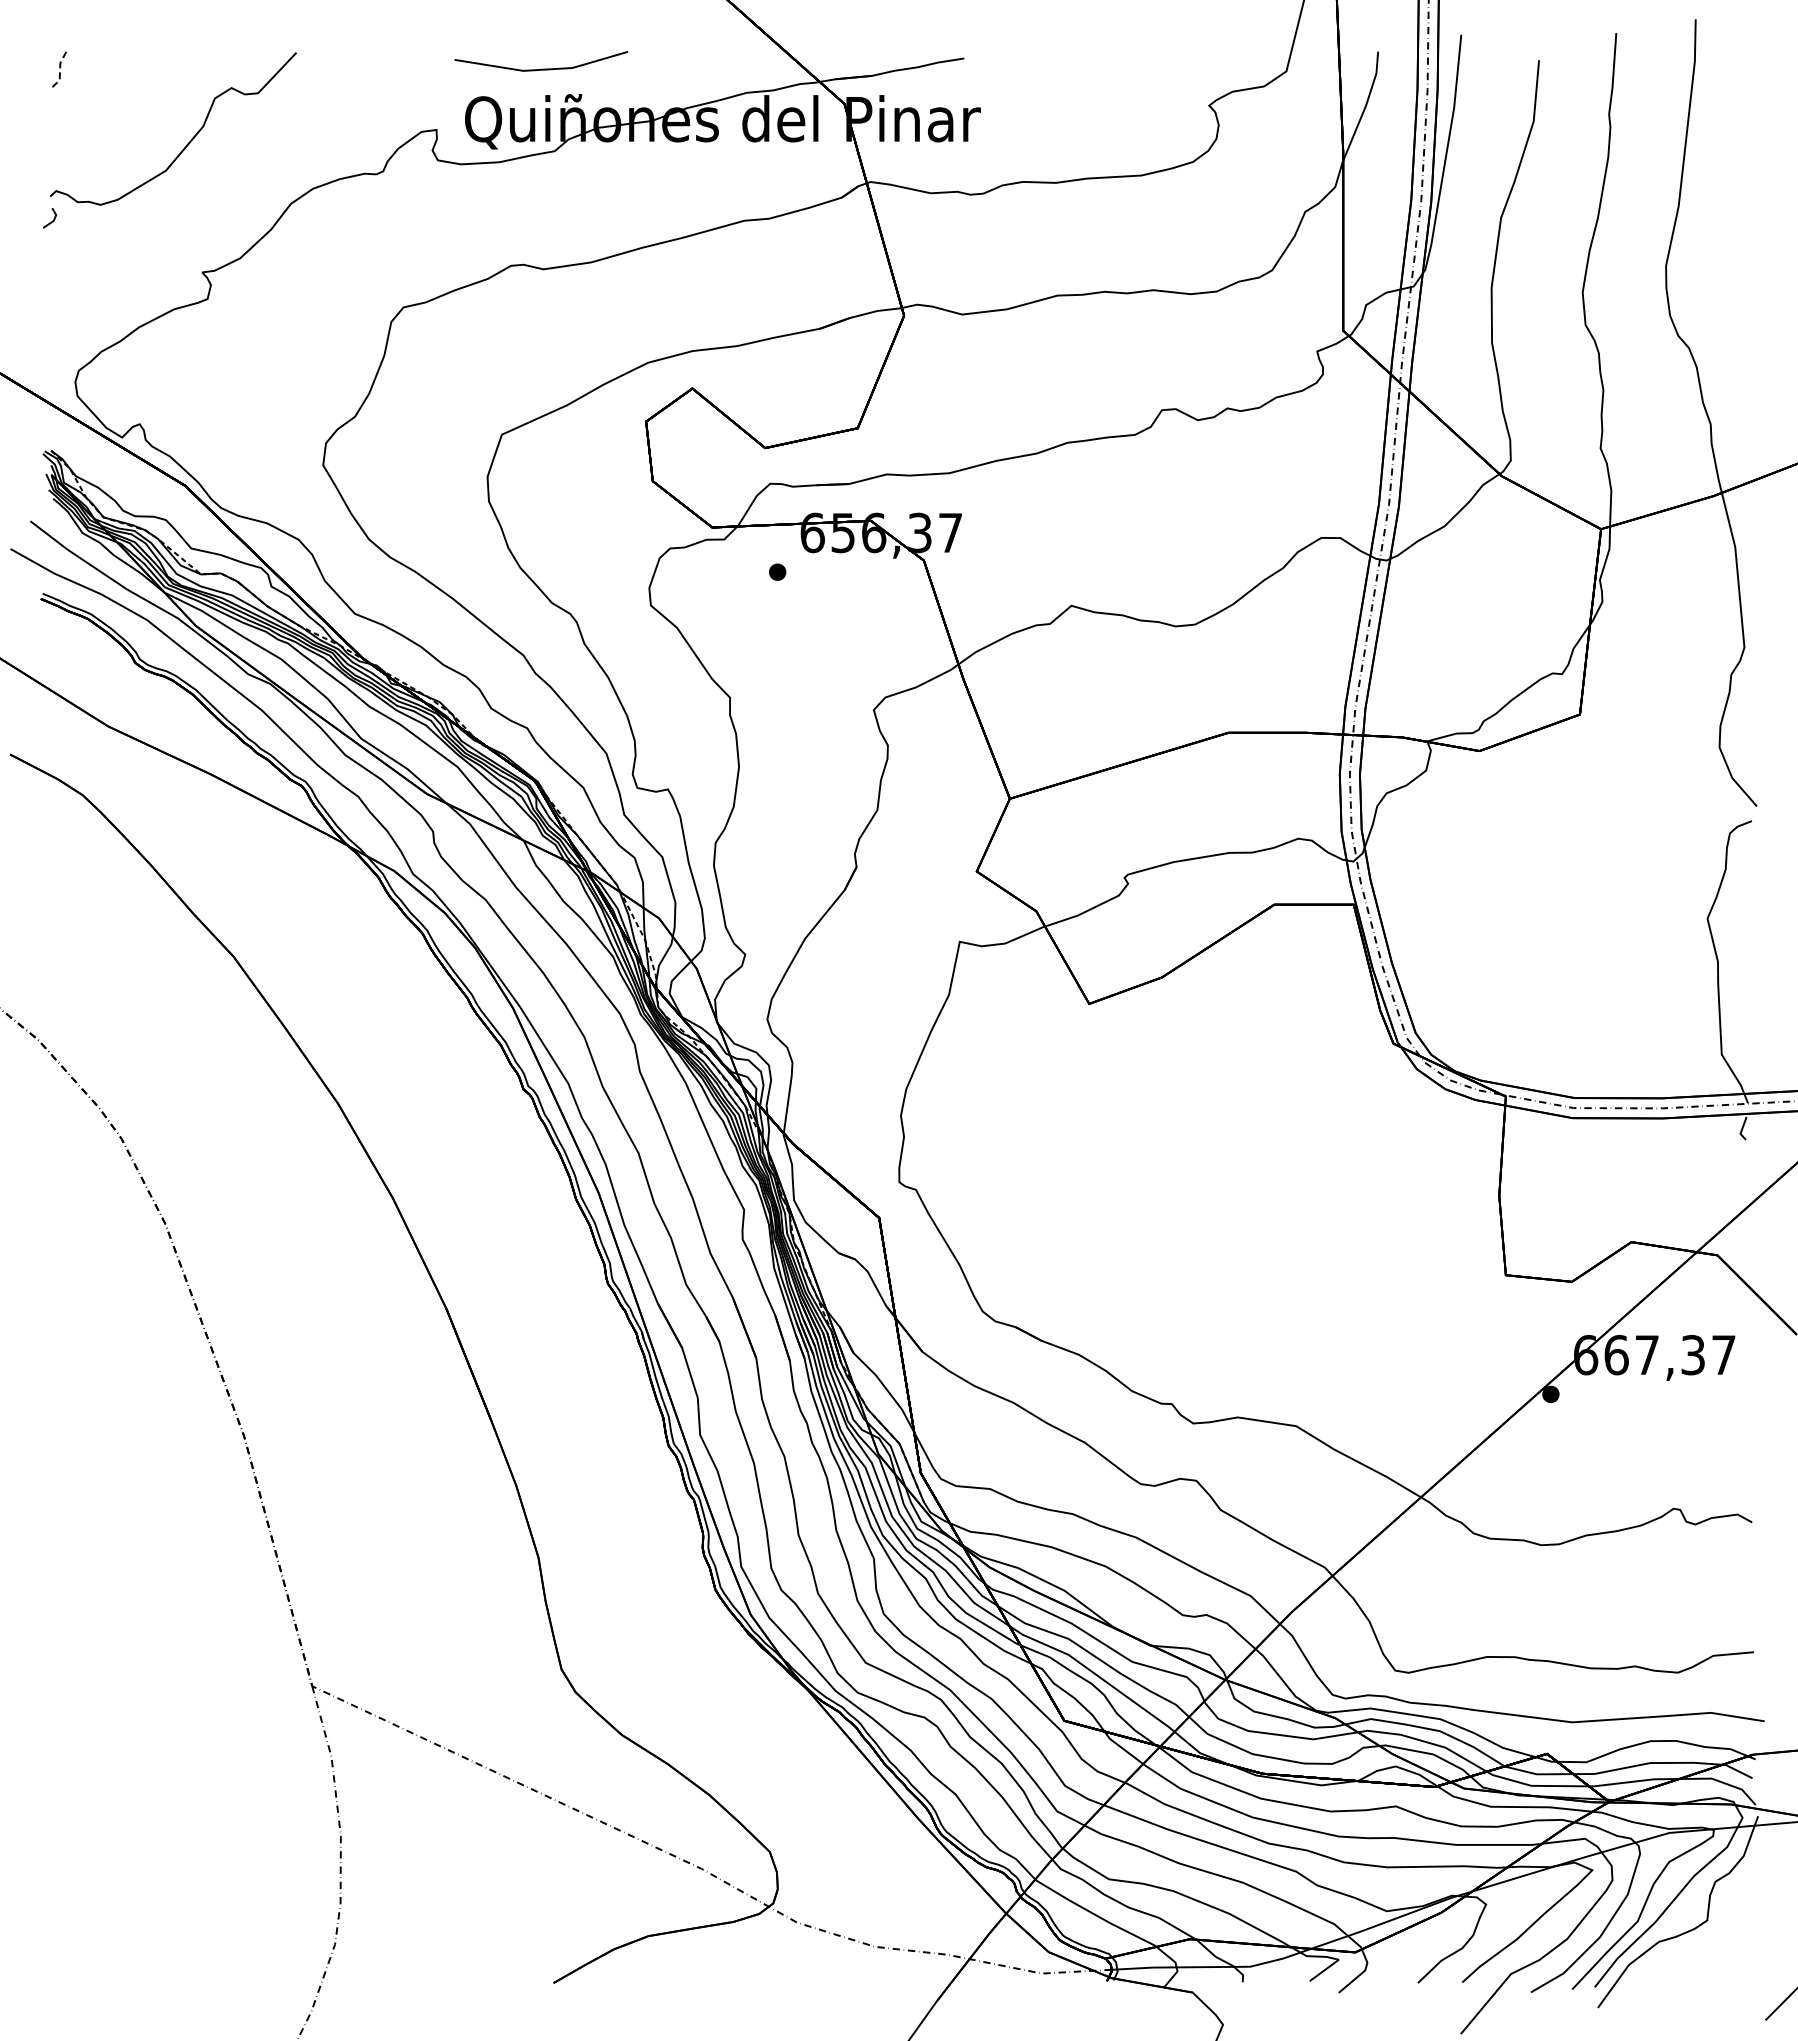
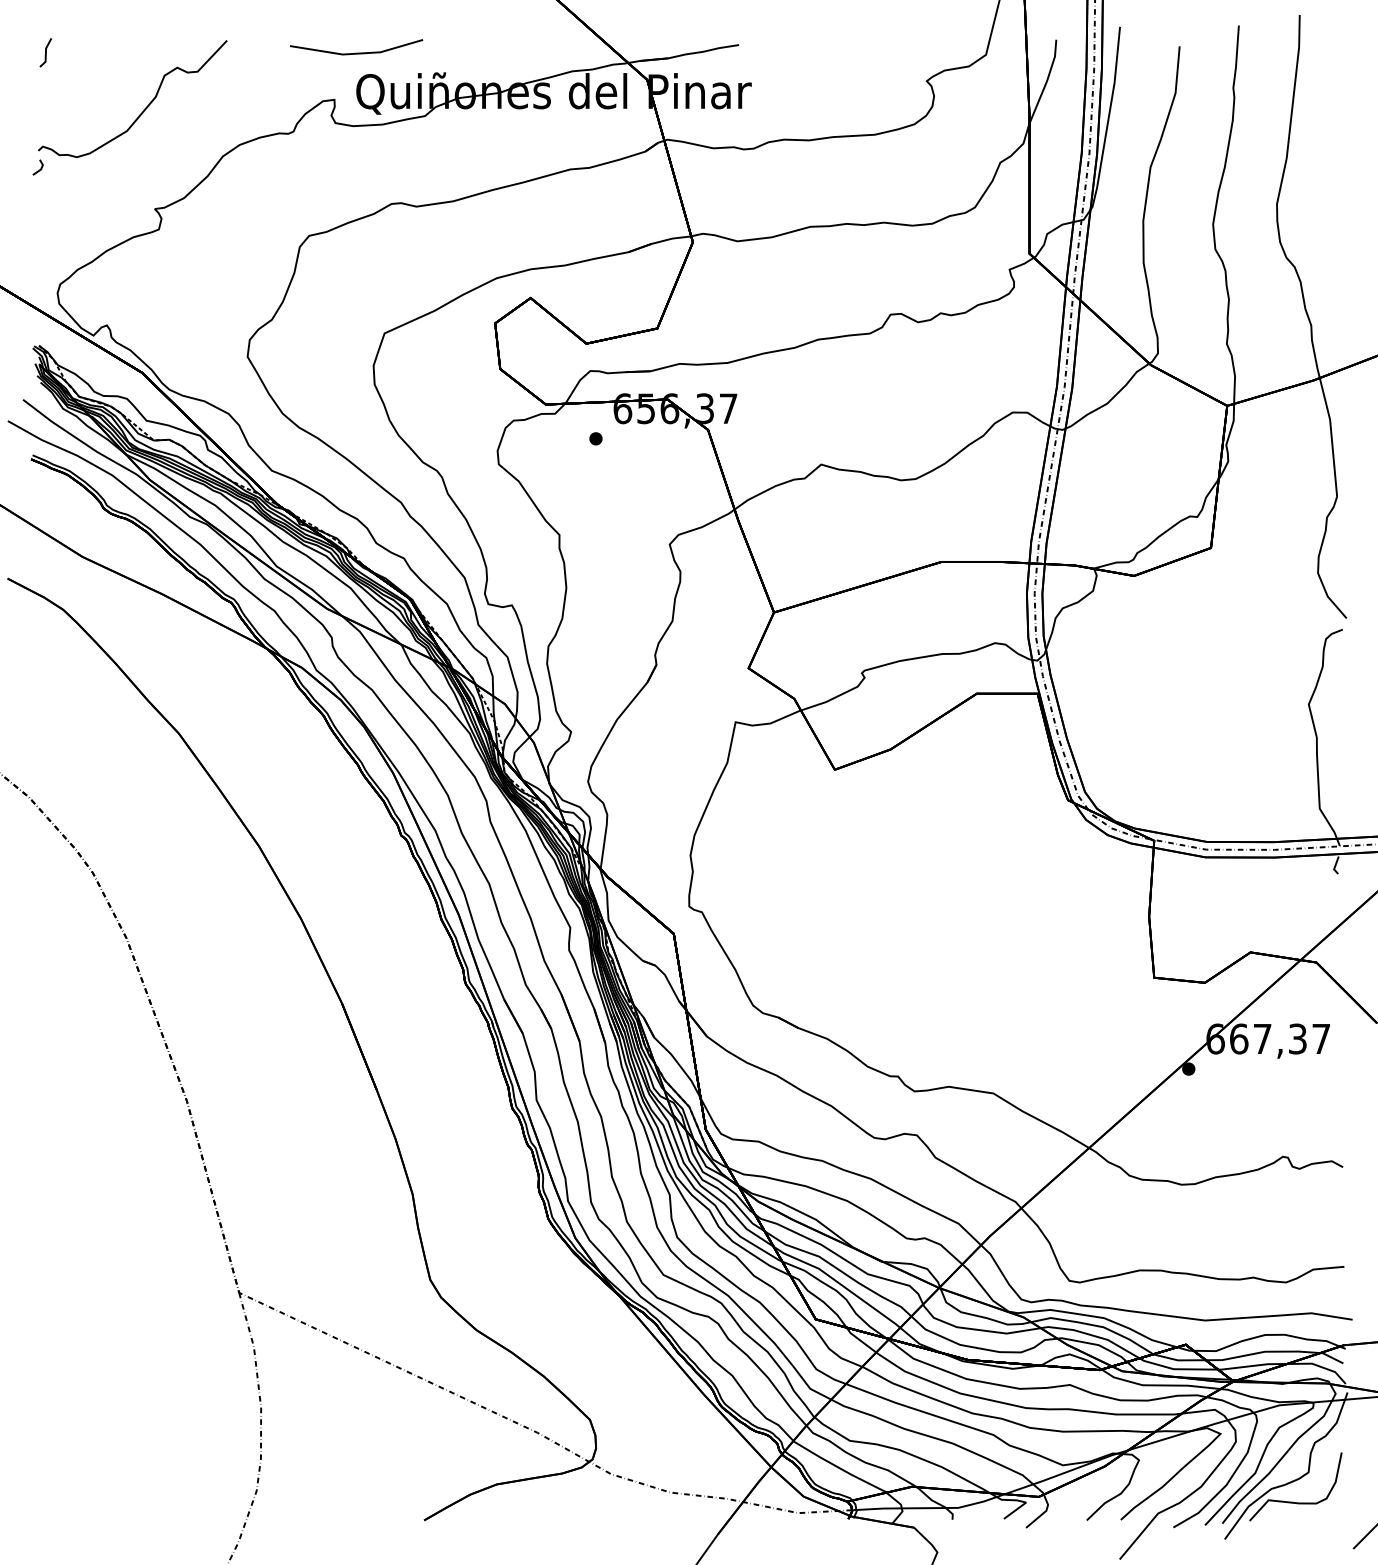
line: (541, 68) -> (356, 52), moved
line: (60, 69) -> (46, 53), dashed -> solid
curve: (1684, 1958) -> (1291, 1501), added

